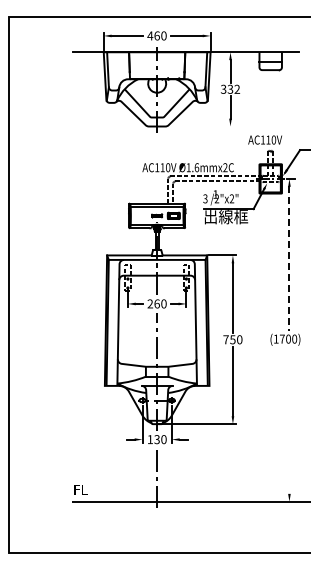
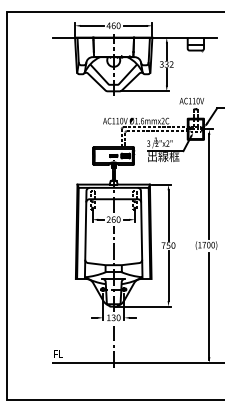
line: (200, 126) -> (145, 91), added
line: (289, 258) -> (209, 186), dashed -> solid
line: (289, 423) -> (209, 306), added

